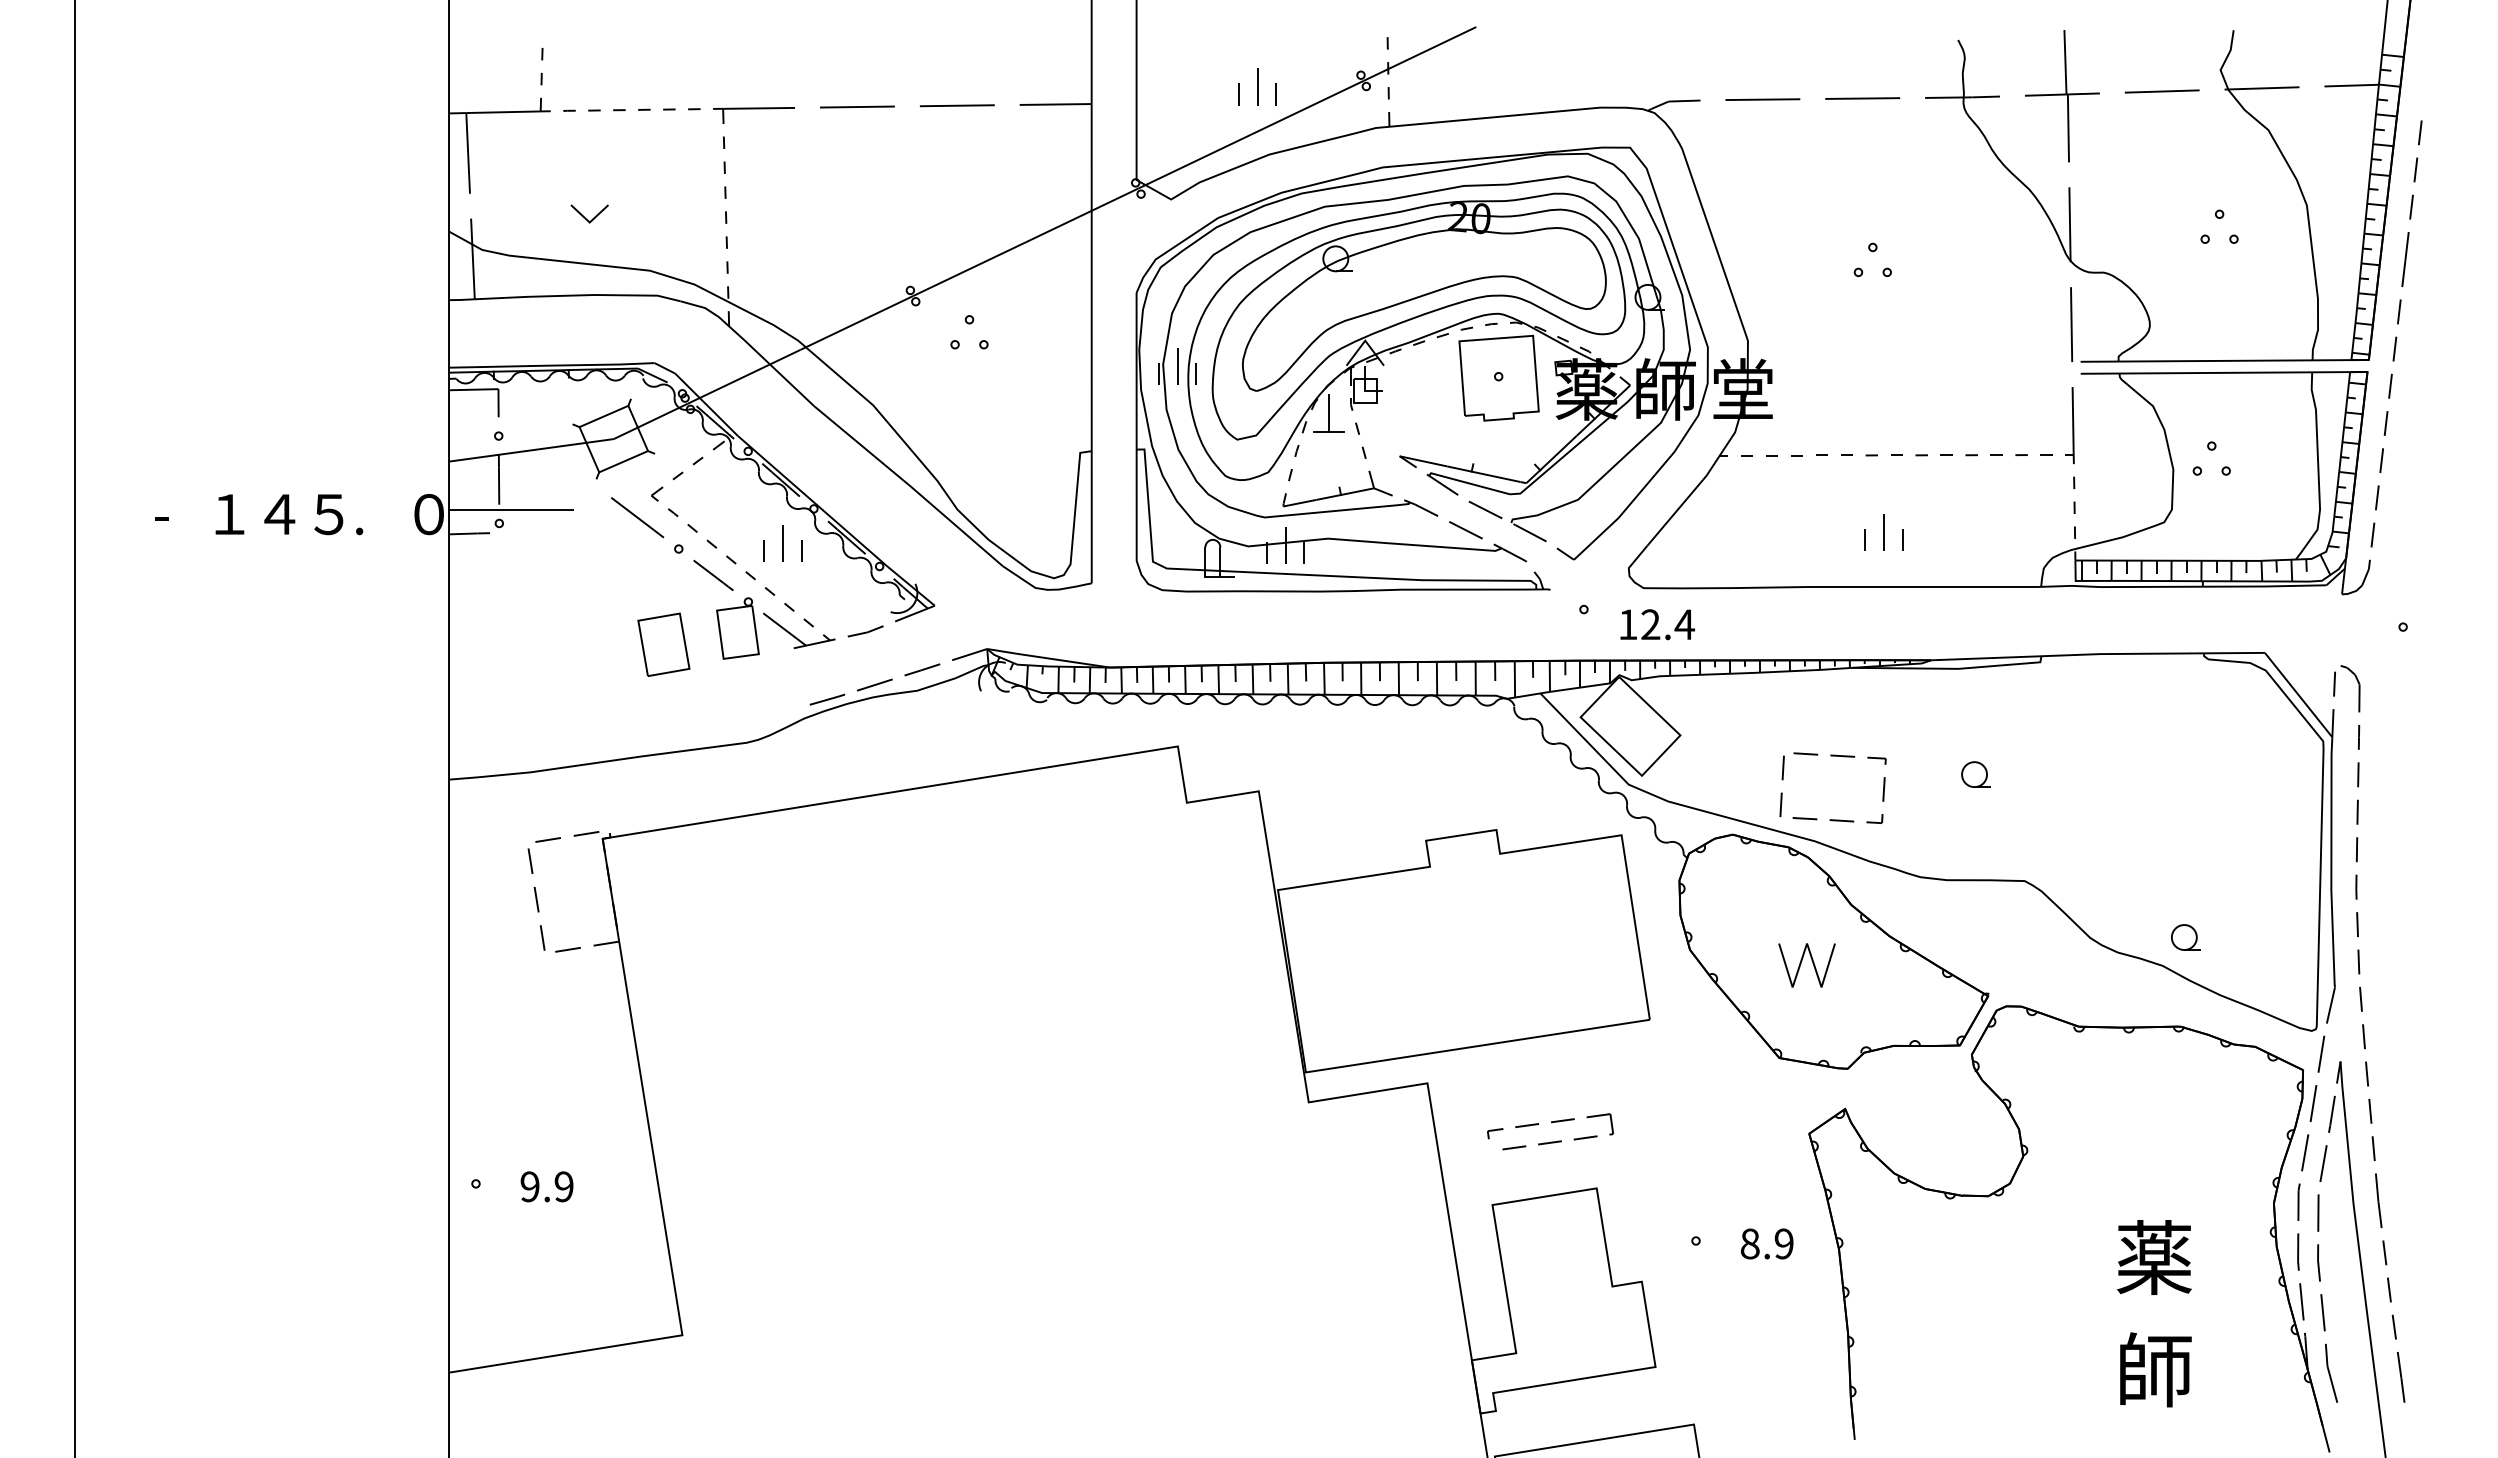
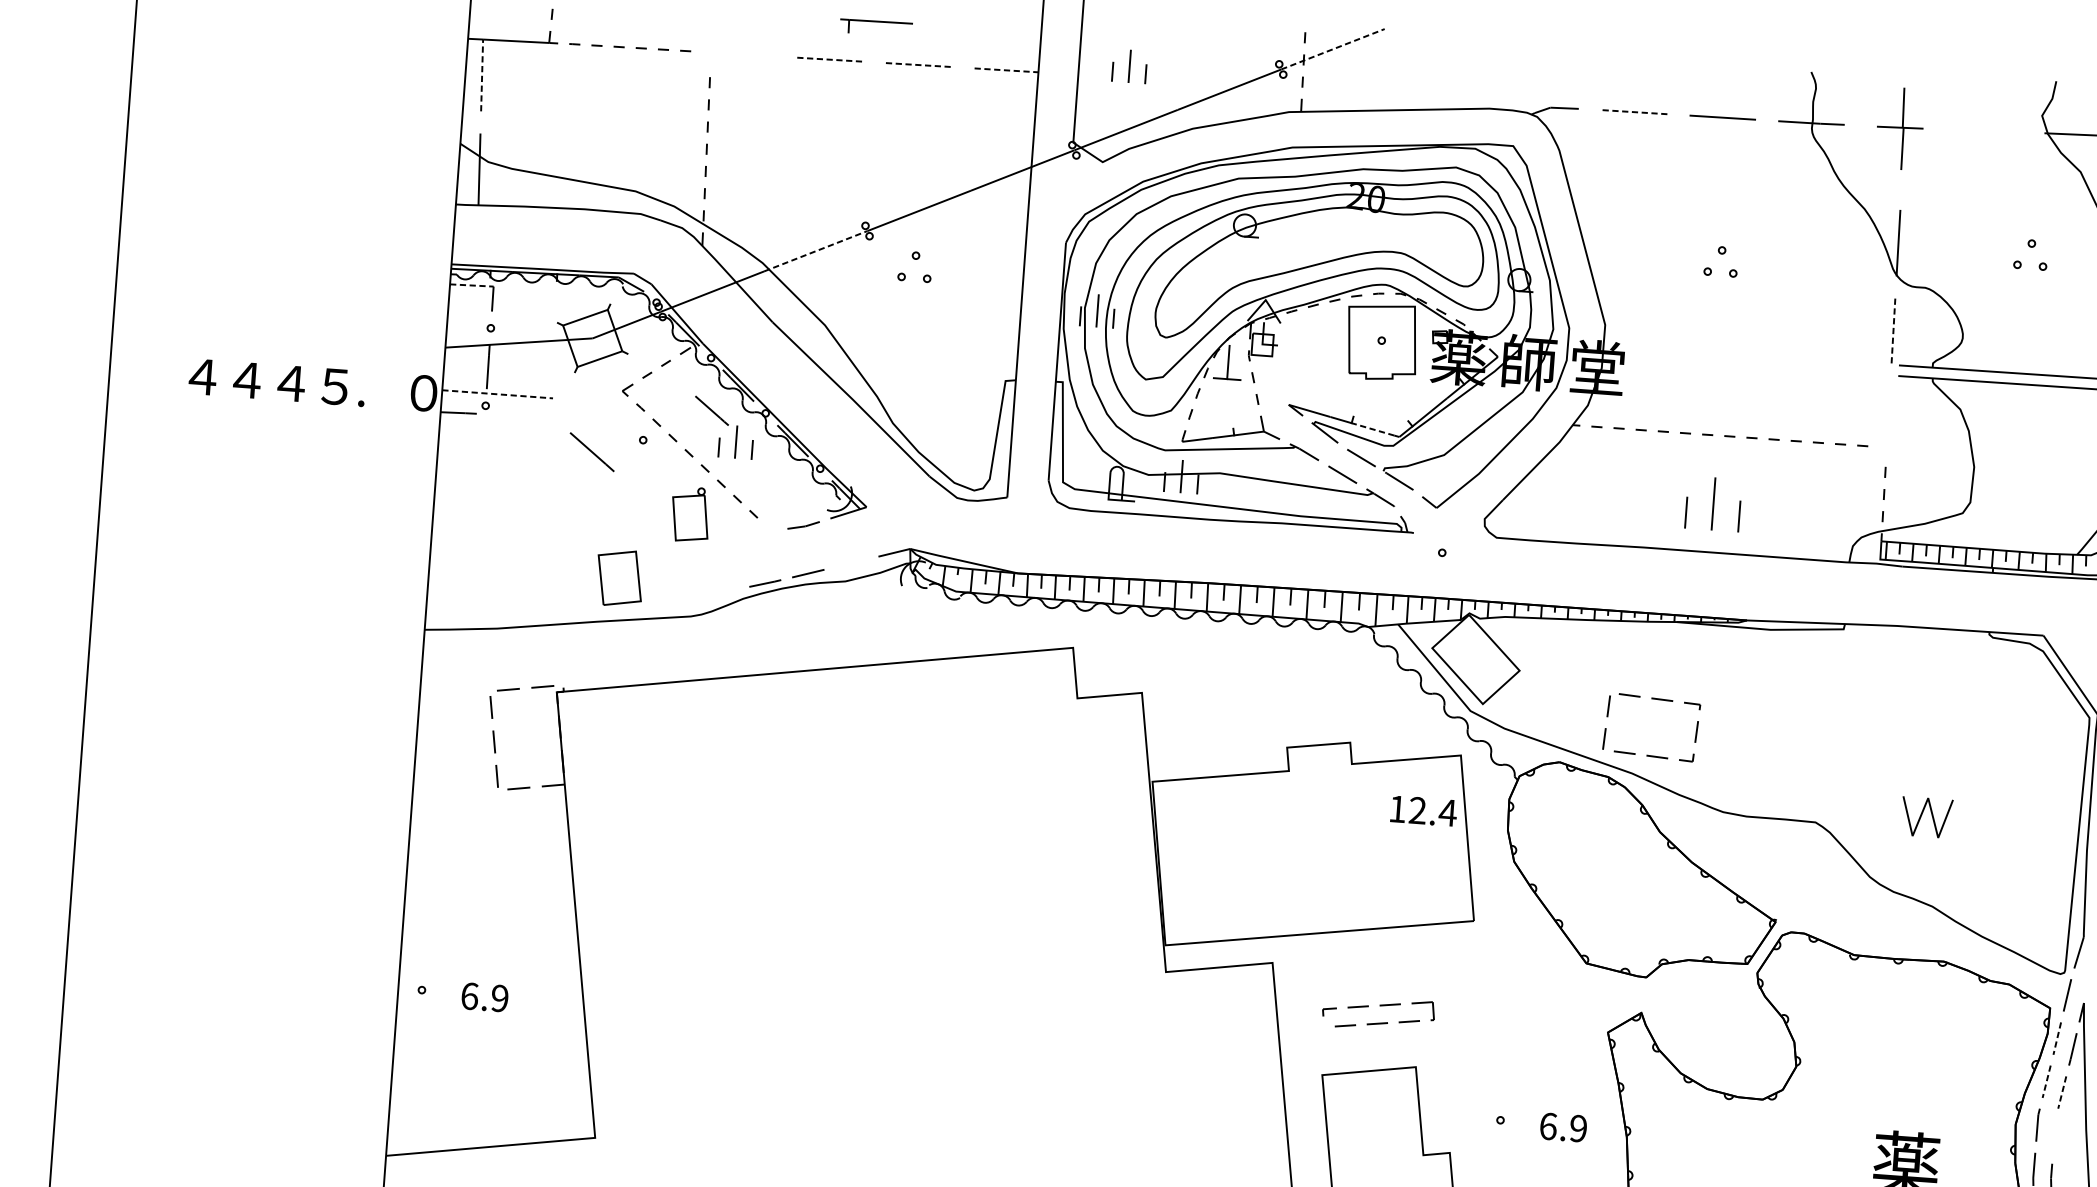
line: (1420, 53) -> (1333, 48), solid -> dashed
part: (1257, 86) -> (1129, 66), moved
line: (2161, 91) -> (1988, 130), removed
part: (2062, 96) -> (1900, 128), size x0.7
line: (1762, 99) -> (1633, 111), solid -> dashed
line: (1055, 104) -> (1006, 70), solid -> dashed
line: (957, 105) -> (919, 64), solid -> dashed
line: (857, 107) -> (830, 60), solid -> dashed
part: (753, 115) -> (875, 27), moved
line: (468, 152) -> (482, 74), solid -> dashed
part: (589, 213) -> (585, 136), removed
line: (857, 322) -> (816, 250), solid -> dashed
line: (2071, 325) -> (1893, 332), solid -> dashed
line: (473, 389) -> (471, 285), solid -> dashed
part: (2069, 425) -> (1884, 421), removed
part: (2211, 450) -> (2009, 452), removed
line: (1496, 476) -> (1373, 429), solid -> dashed
line: (512, 509) -> (498, 394), solid -> dashed
text: (175, 514) -> (198, 376), - -> ４
text: (229, 514) -> (246, 380), １ -> ４
line: (637, 517) -> (592, 452), moved
part: (1883, 532) -> (1712, 503), size x1.6
line: (713, 574) -> (712, 409), moved
text: (1657, 624) -> (1423, 810), moved
part: (794, 635) -> (740, 524), removed
part: (663, 644) -> (619, 577), moved
line: (922, 669) -> (851, 562), removed
part: (1975, 774) -> (1778, 724), removed
part: (2185, 937) -> (1954, 882), removed
part: (1806, 965) -> (1926, 817), moved
line: (2313, 1103) -> (2057, 1038), solid -> dashed
line: (2305, 1152) -> (2046, 1081), solid -> dashed
line: (2323, 1163) -> (2062, 1092), solid -> dashed
text: (529, 1186) -> (469, 995), 9.9 -> 6.9
line: (2318, 1212) -> (2054, 1135), removed
text: (1749, 1243) -> (1547, 1125), 8.9 -> 6.9

